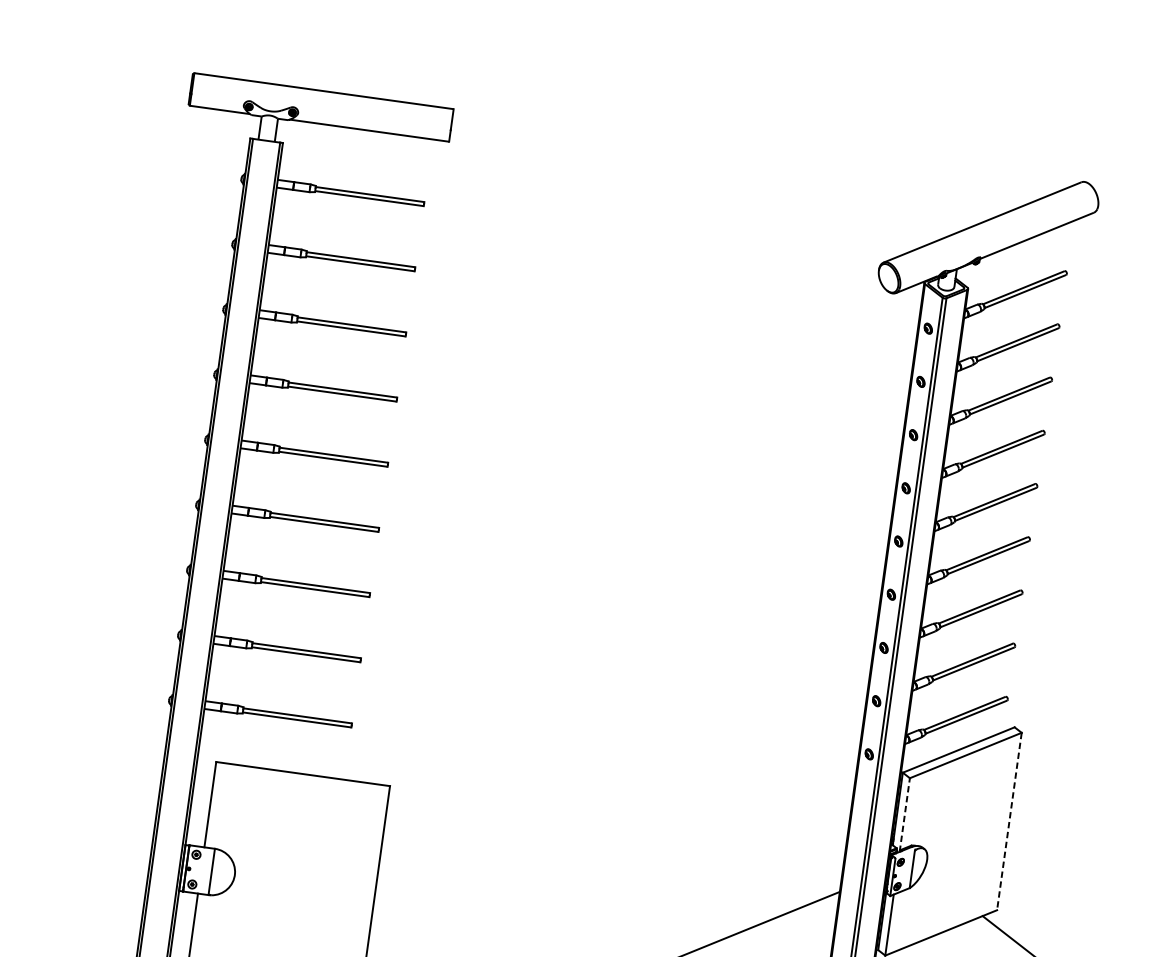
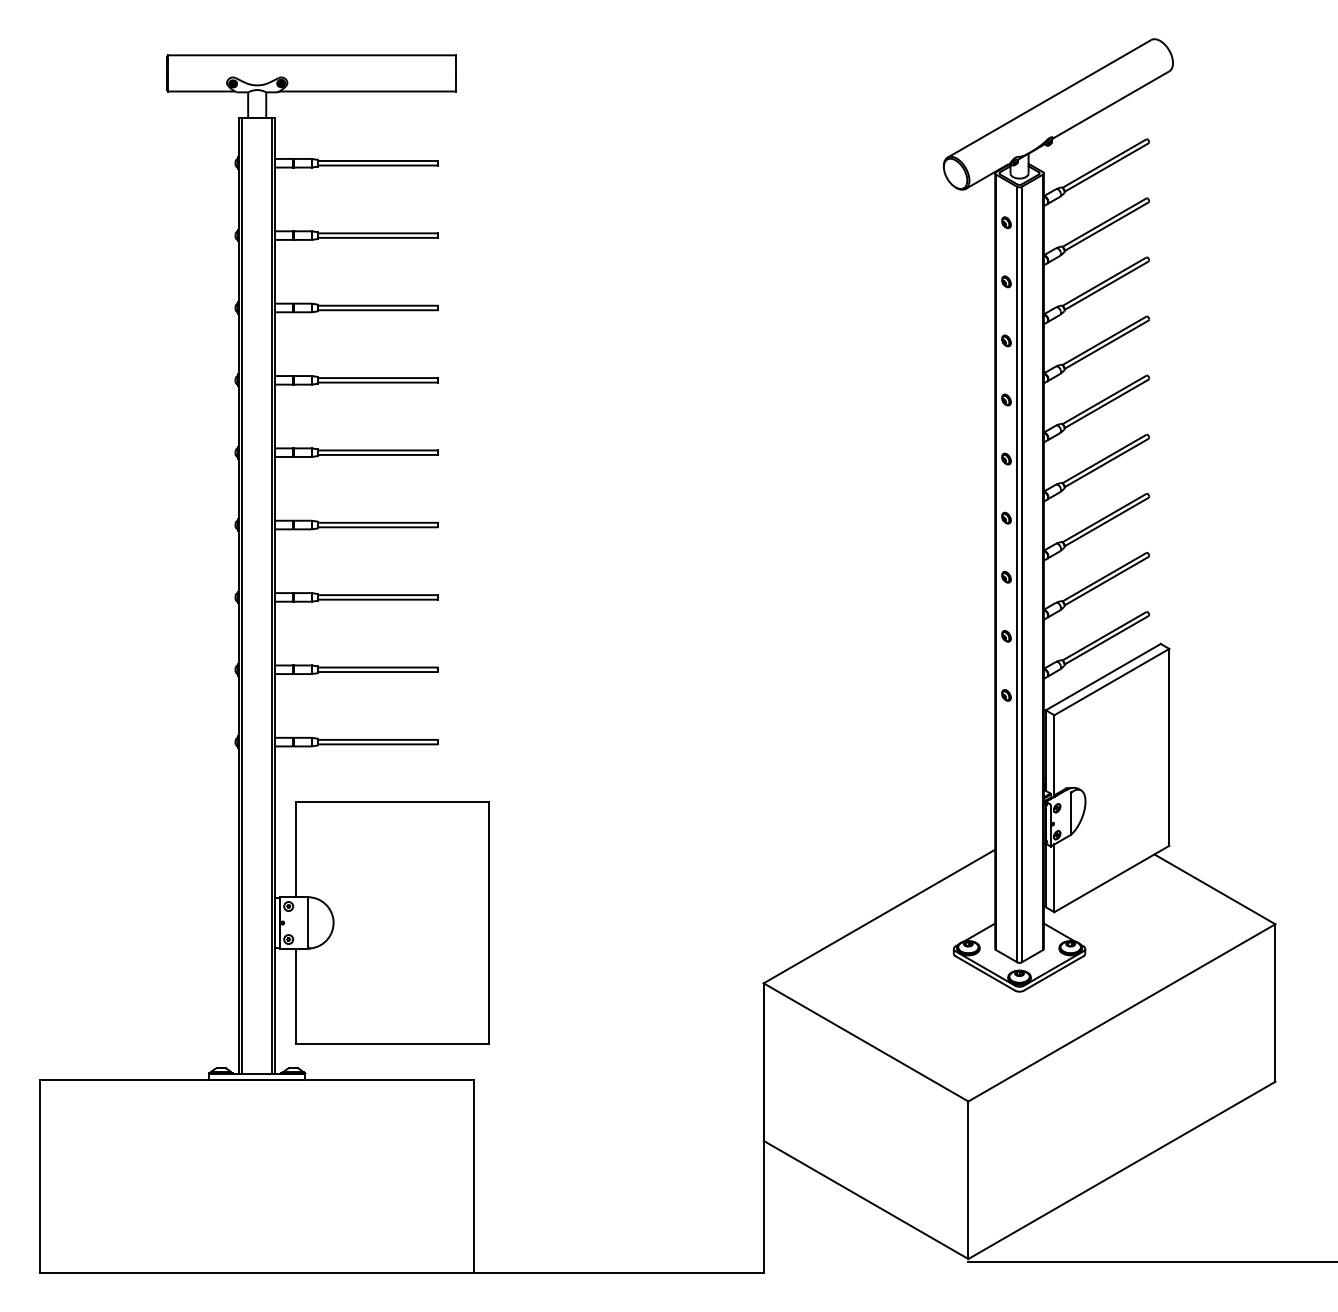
line: (904, 815) -> (1054, 756), dashed -> solid
line: (1009, 821) -> (1169, 747), dashed -> solid

